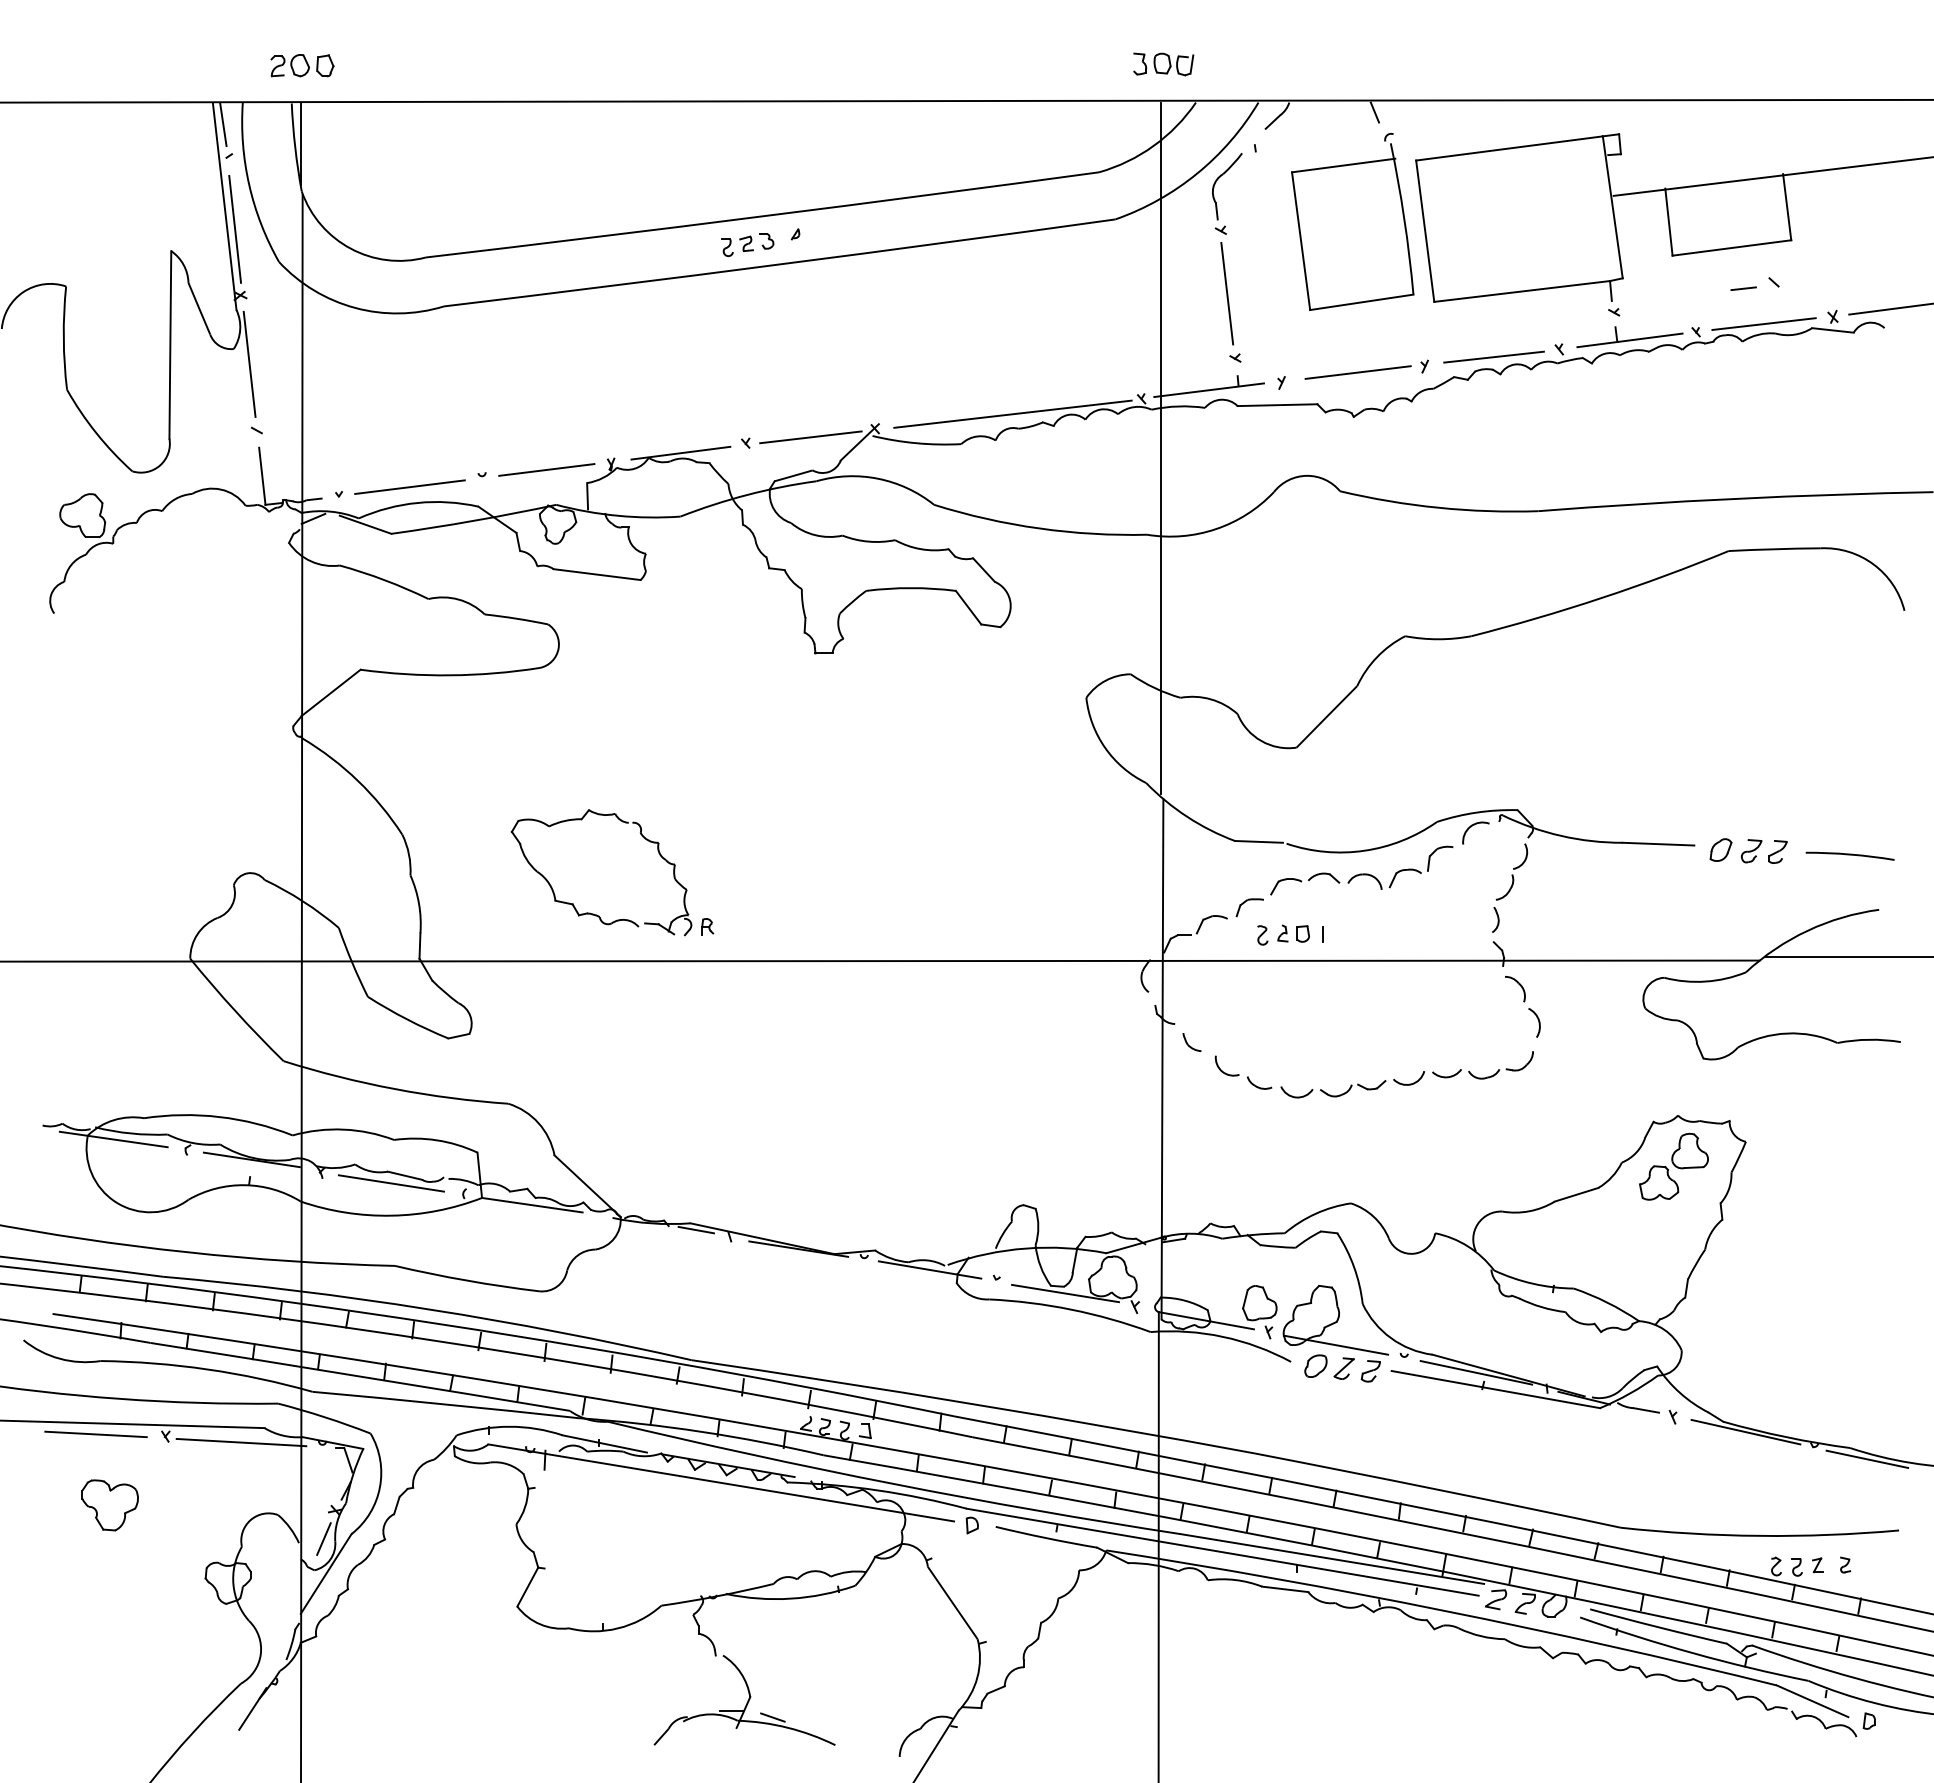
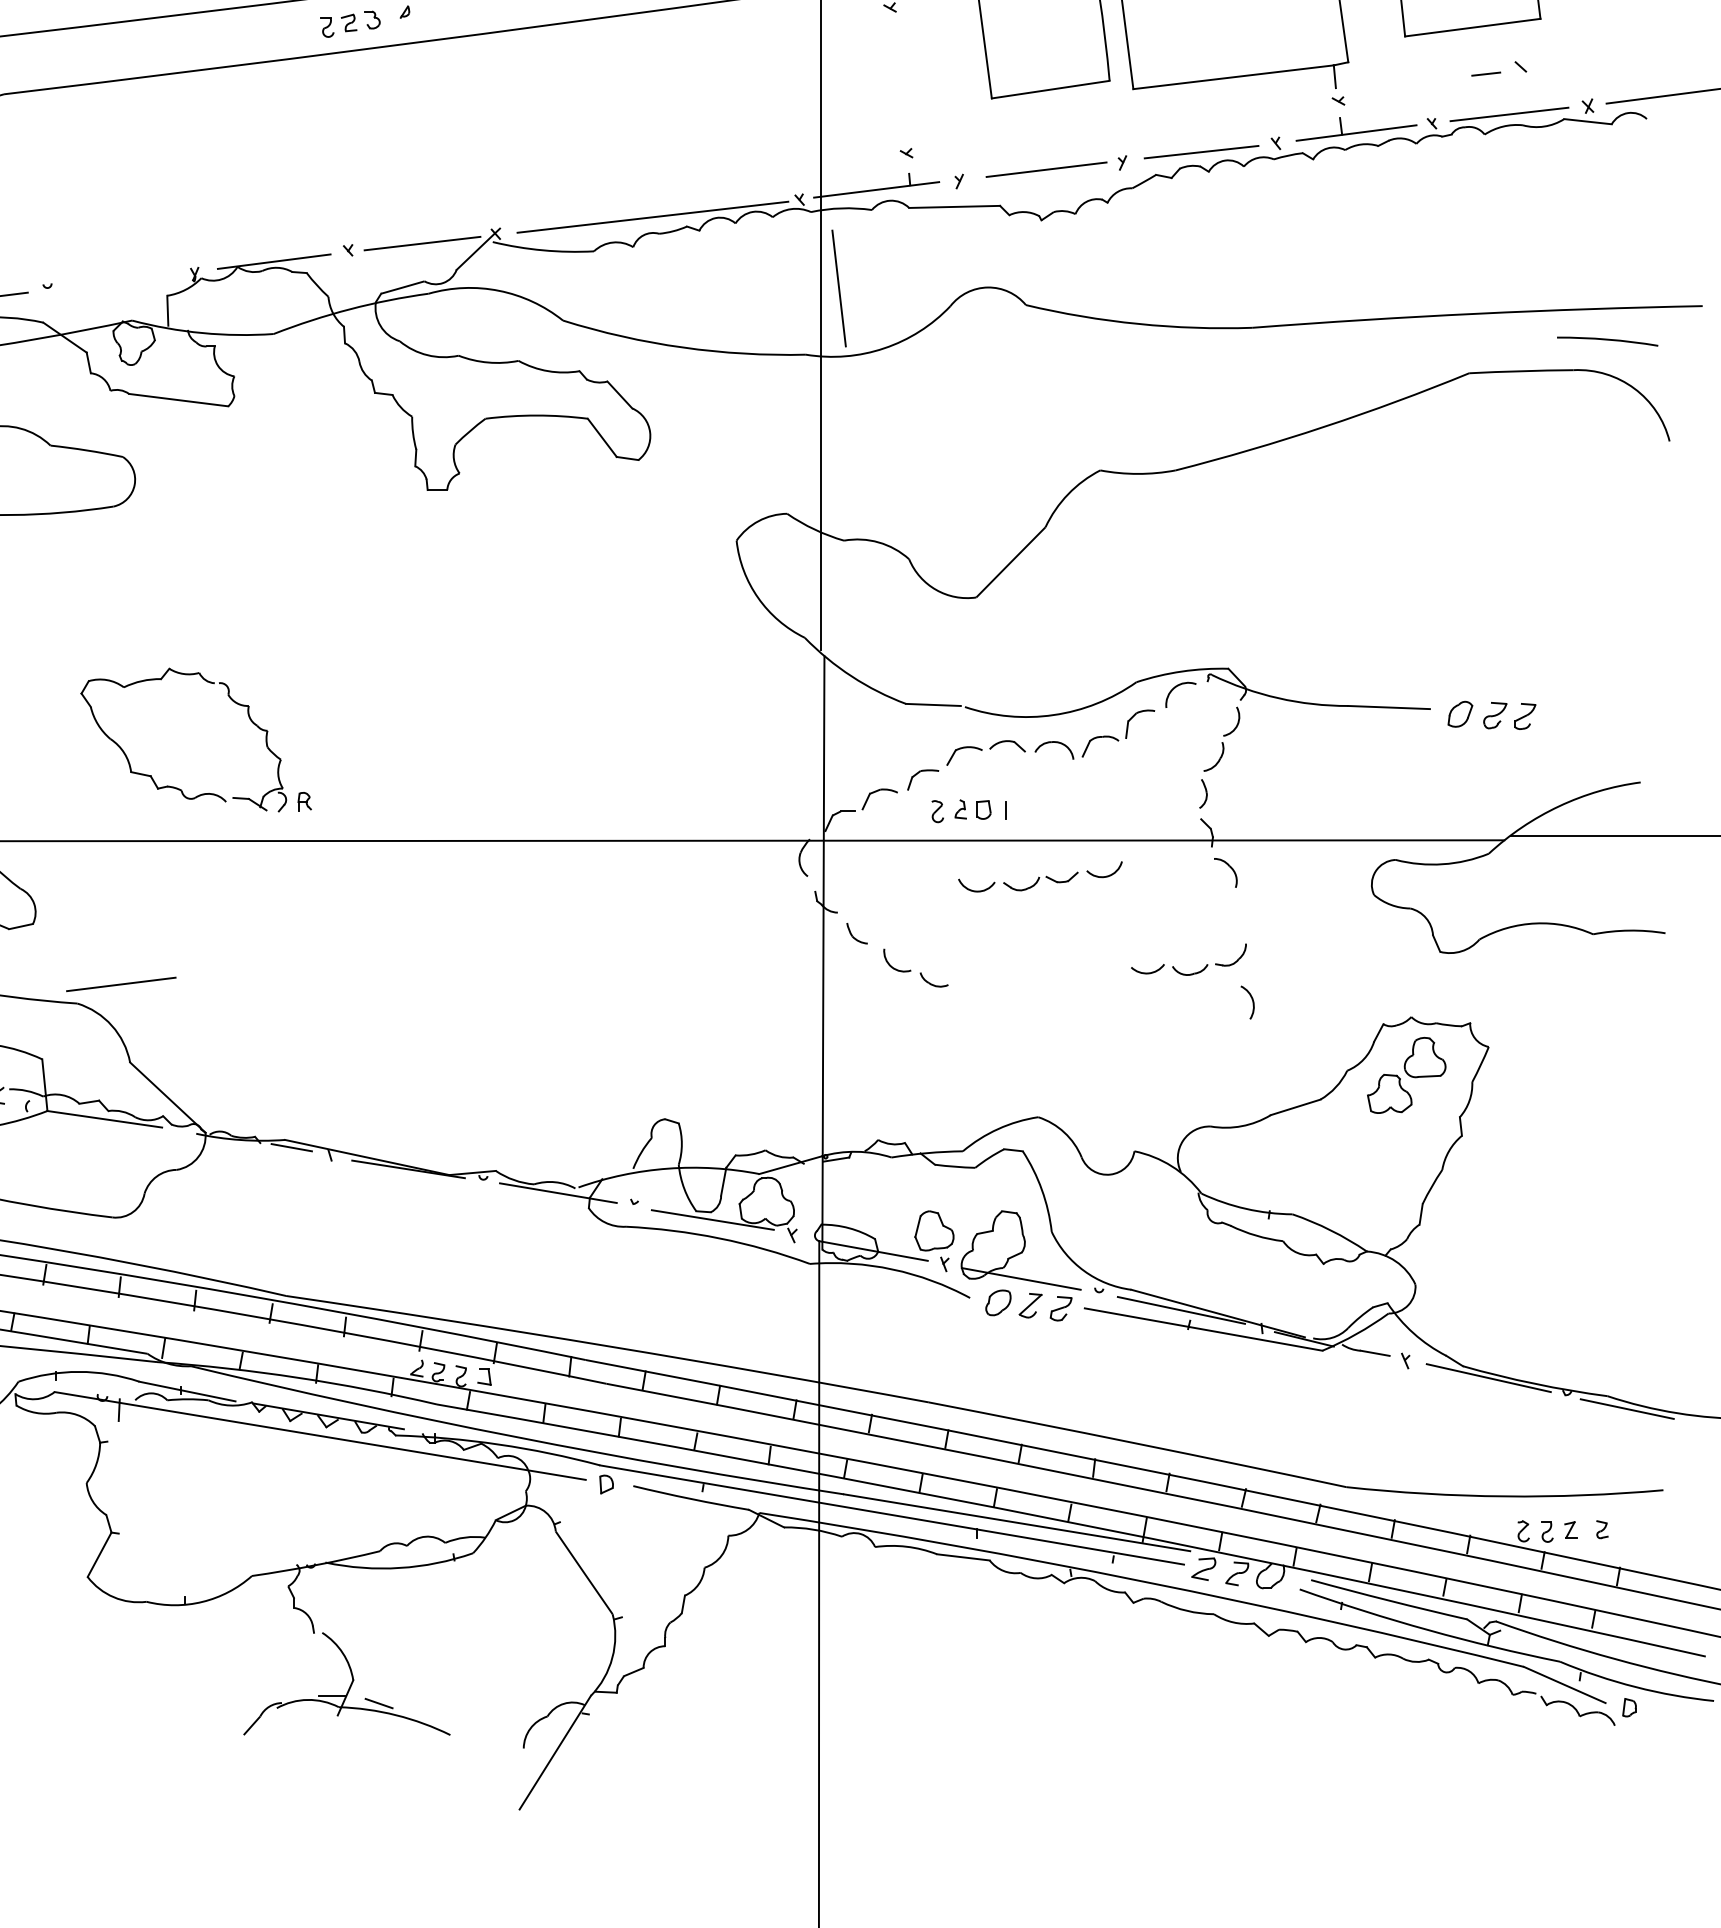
line: (1226, 293) -> (838, 288), moved
line: (546, 469) -> (120, 983), moved
arc: (1849, 855) -> (1606, 340), moved
arc: (1538, 1022) -> (1252, 1002), moved
part: (1352, 1084) -> (1040, 876), moved

